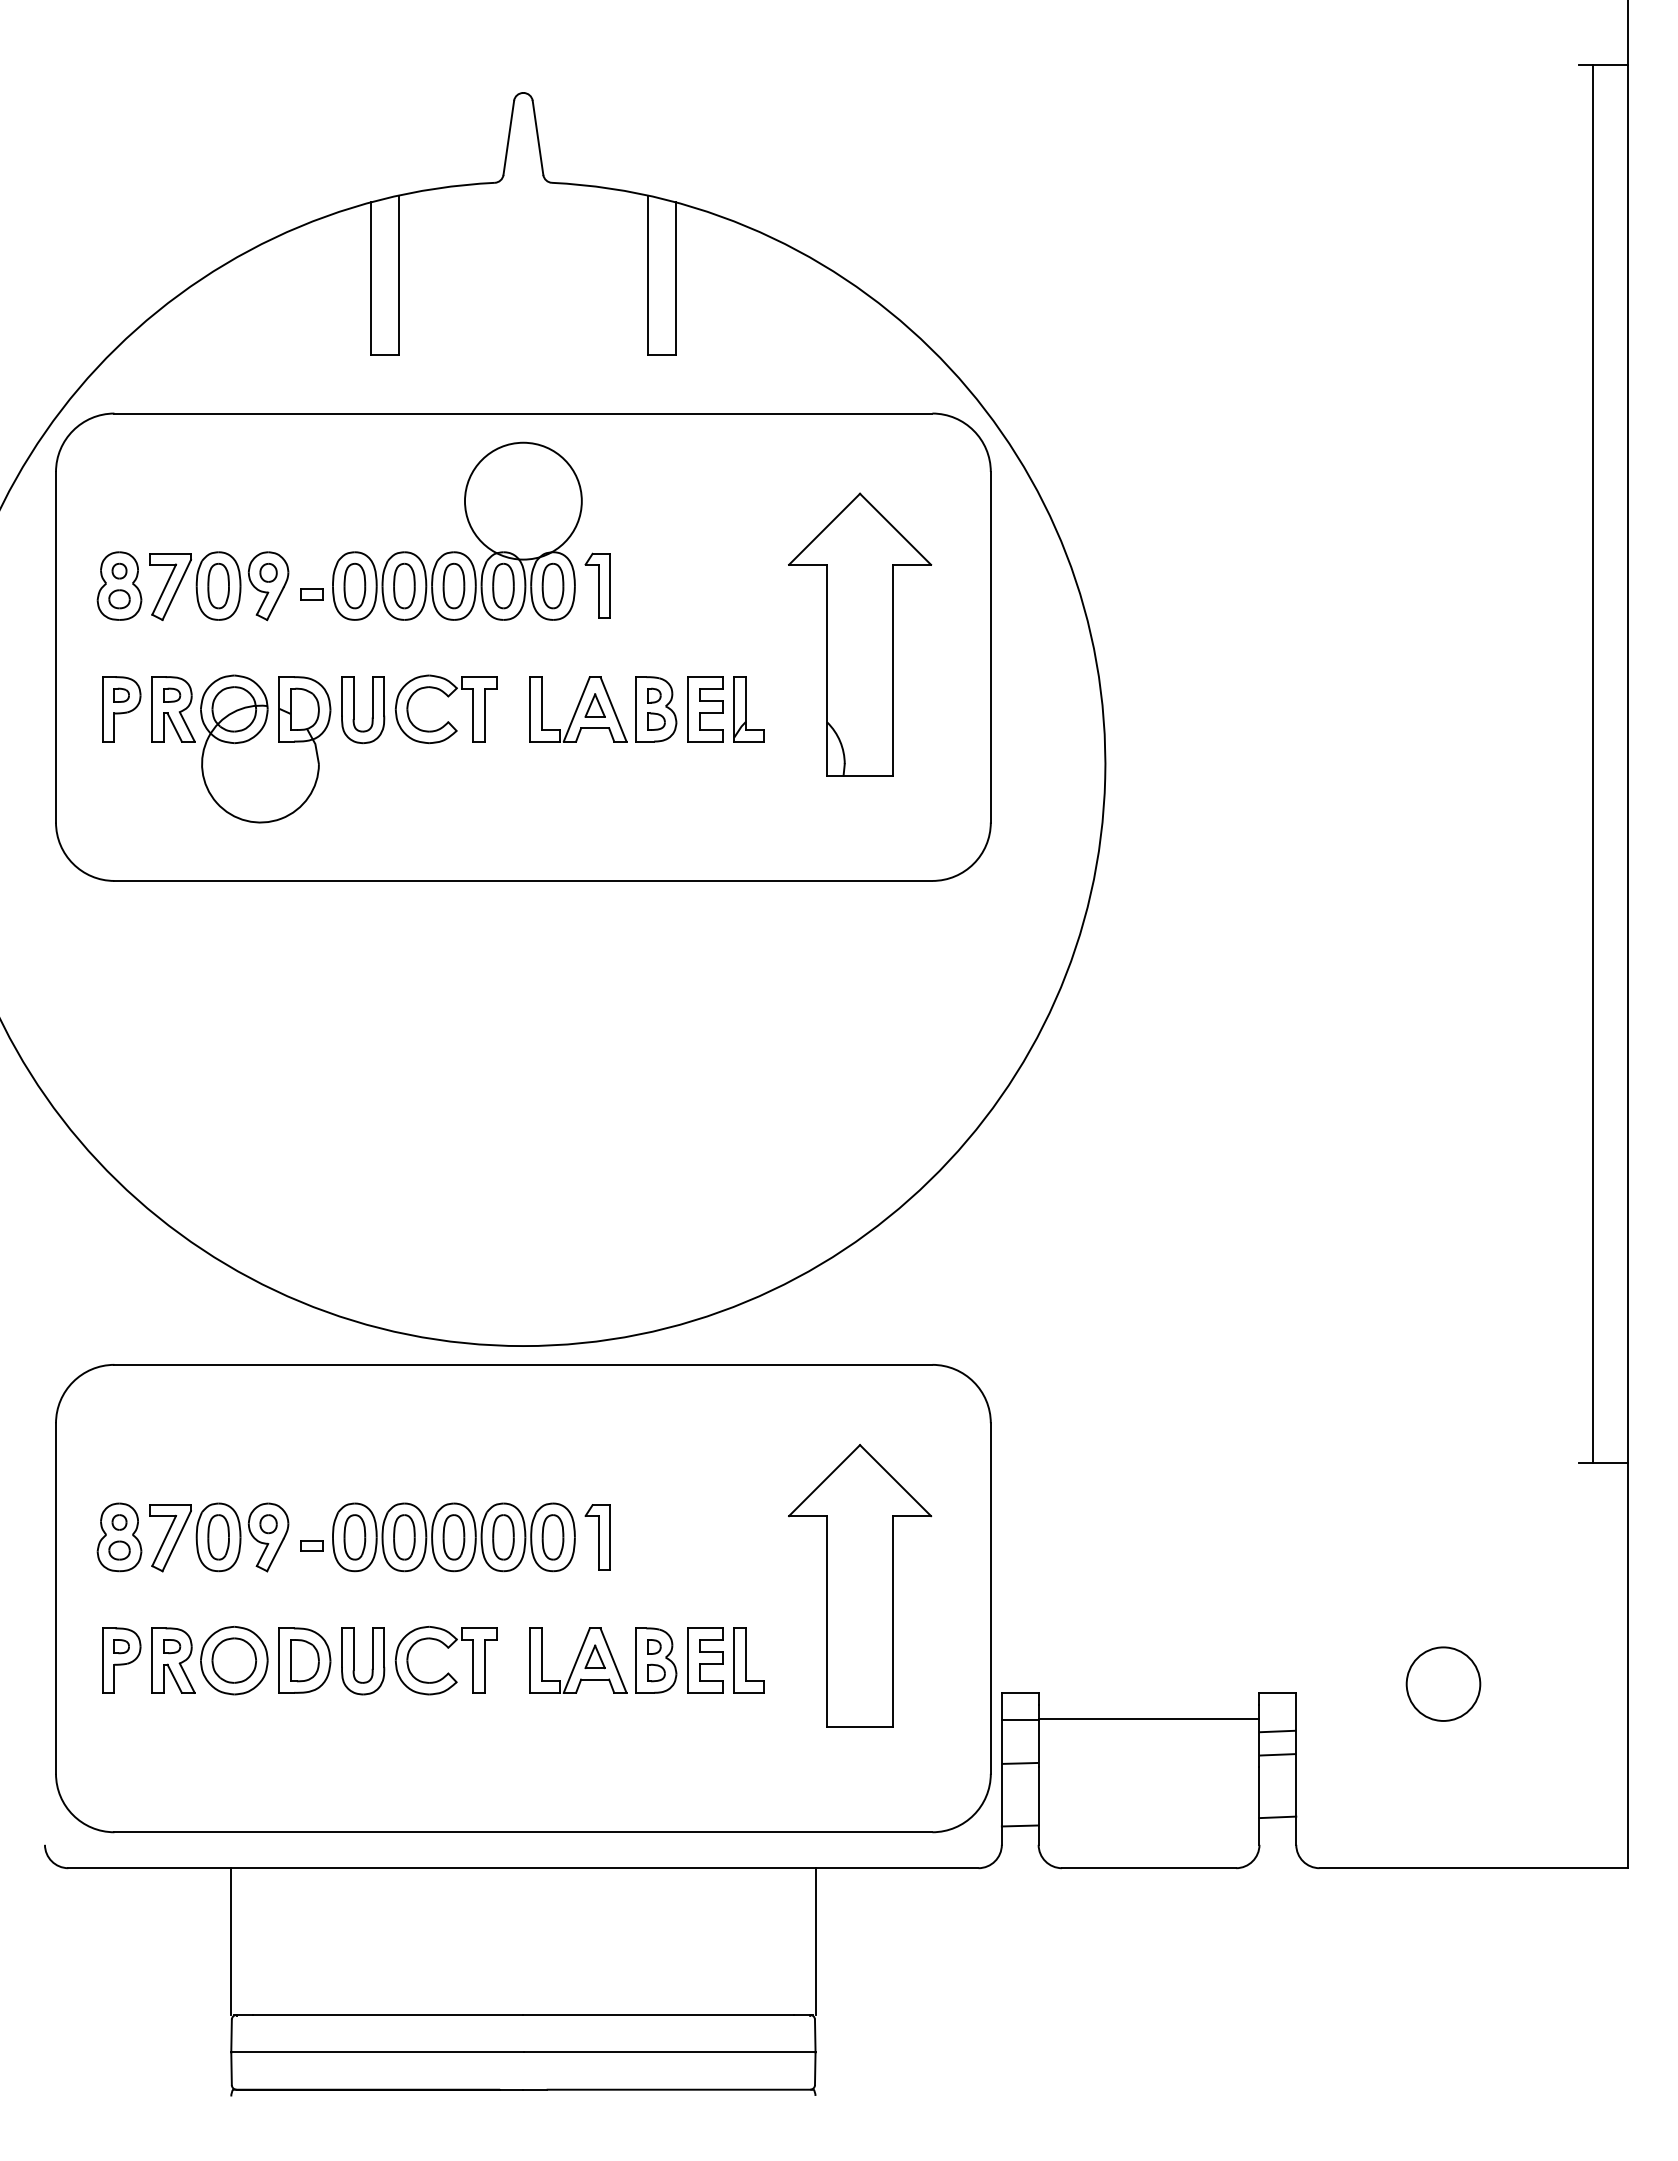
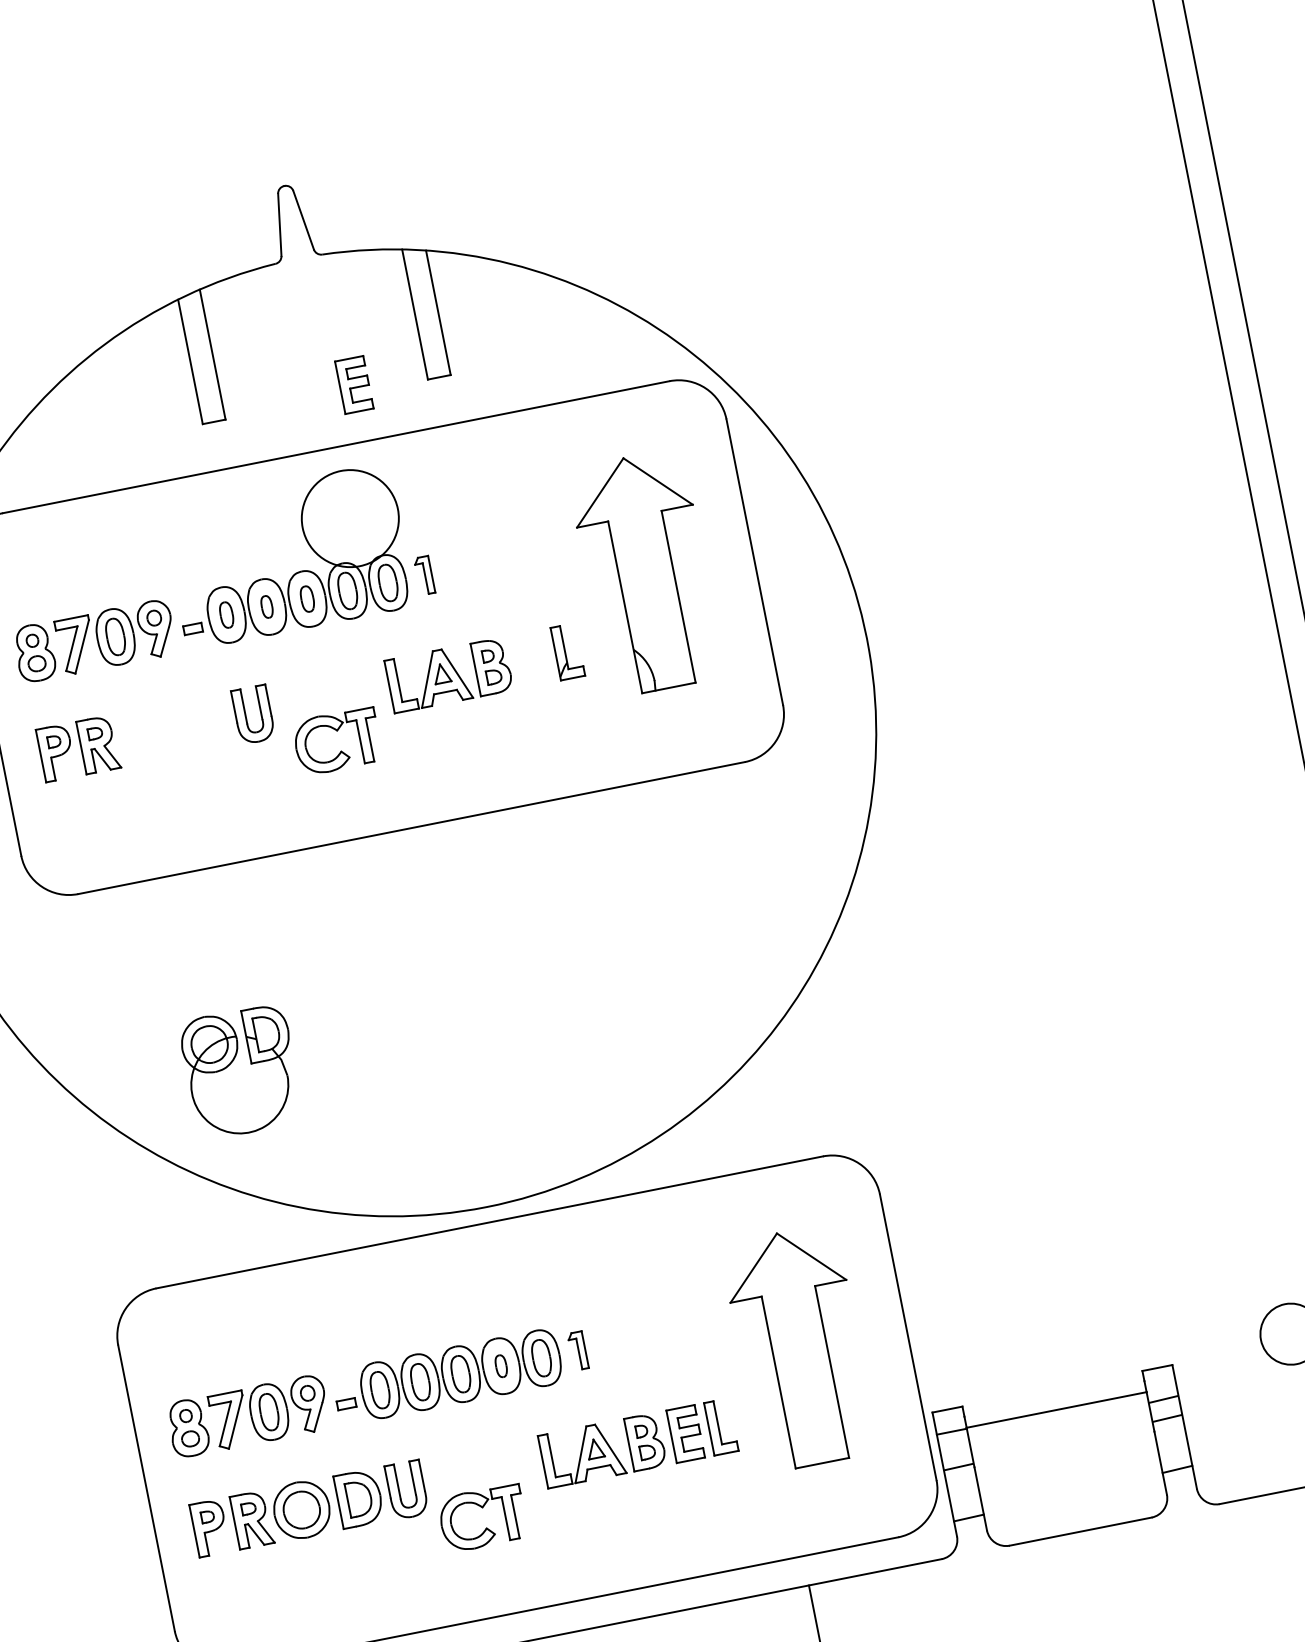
part: (404, 585) -> (267, 606), size x0.6
part: (597, 585) -> (424, 575), size x0.7
part: (354, 586) -> (226, 615), size x0.7
part: (453, 586) -> (307, 599), size x0.7
part: (705, 709) -> (354, 385), moved
part: (447, 721) -> (340, 751), moved
part: (278, 742) -> (251, 1064), moved
part: (503, 1537) -> (501, 1366), size x0.6
part: (597, 1537) -> (577, 1351), size x0.7
part: (447, 1648) -> (481, 1508), moved

